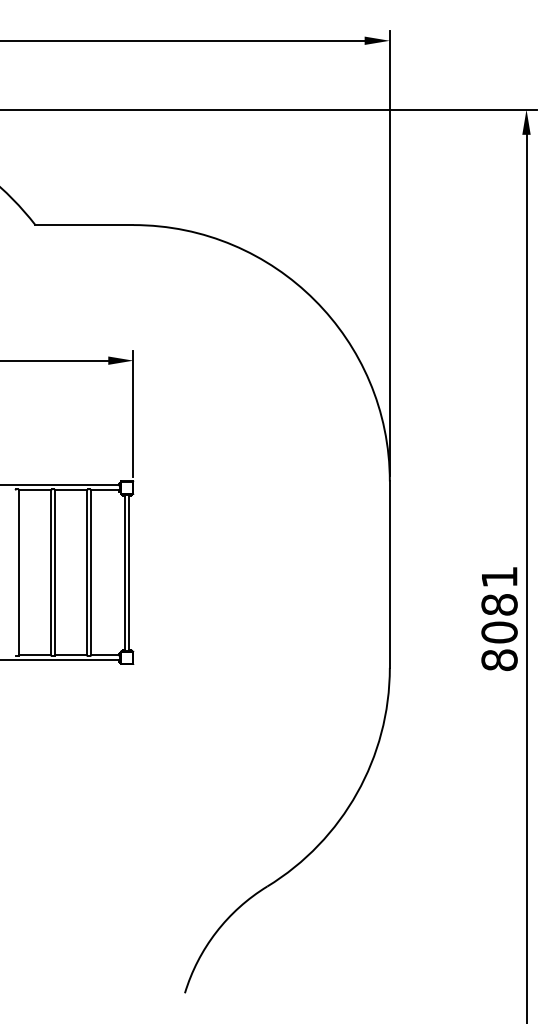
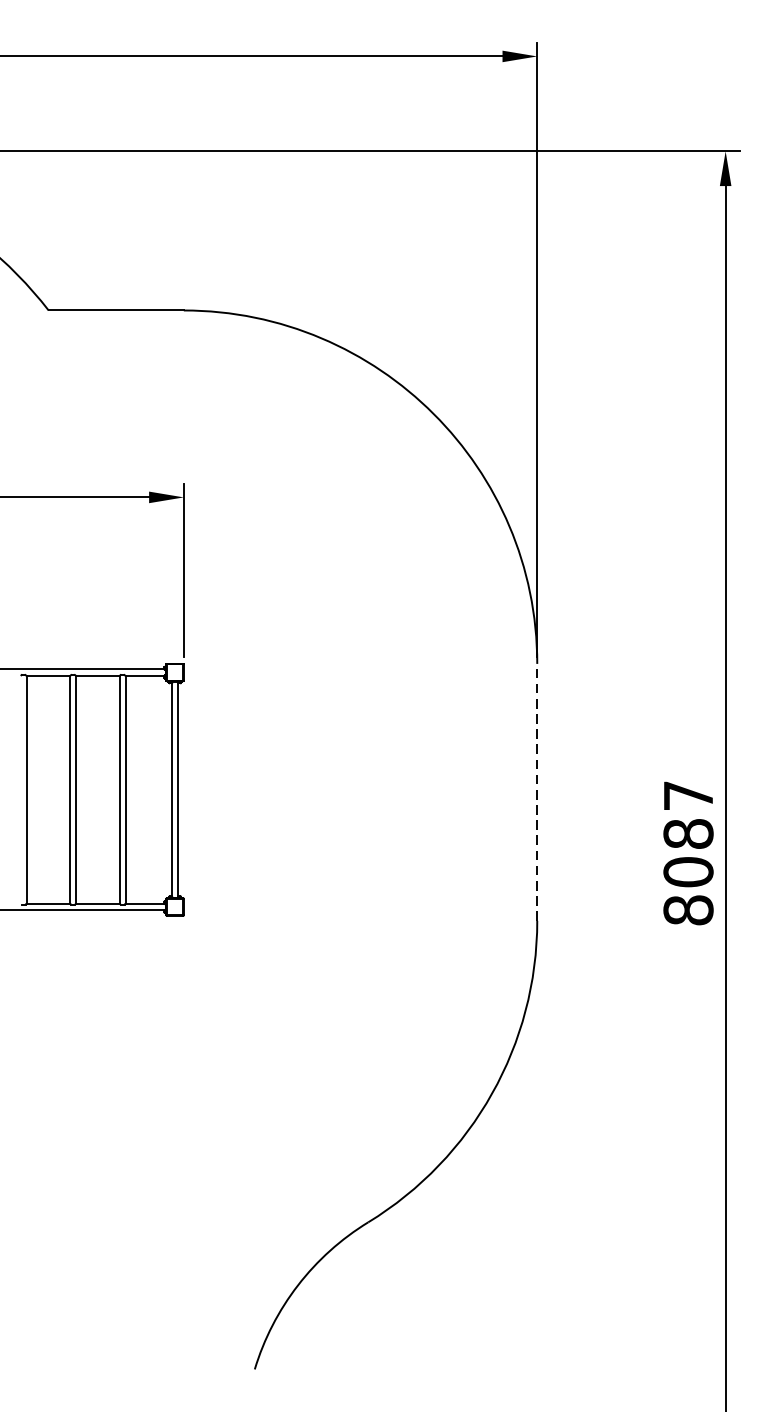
line: (389, 574) -> (536, 792), solid -> dashed
text: (499, 577) -> (688, 796), 8081 -> 8087

